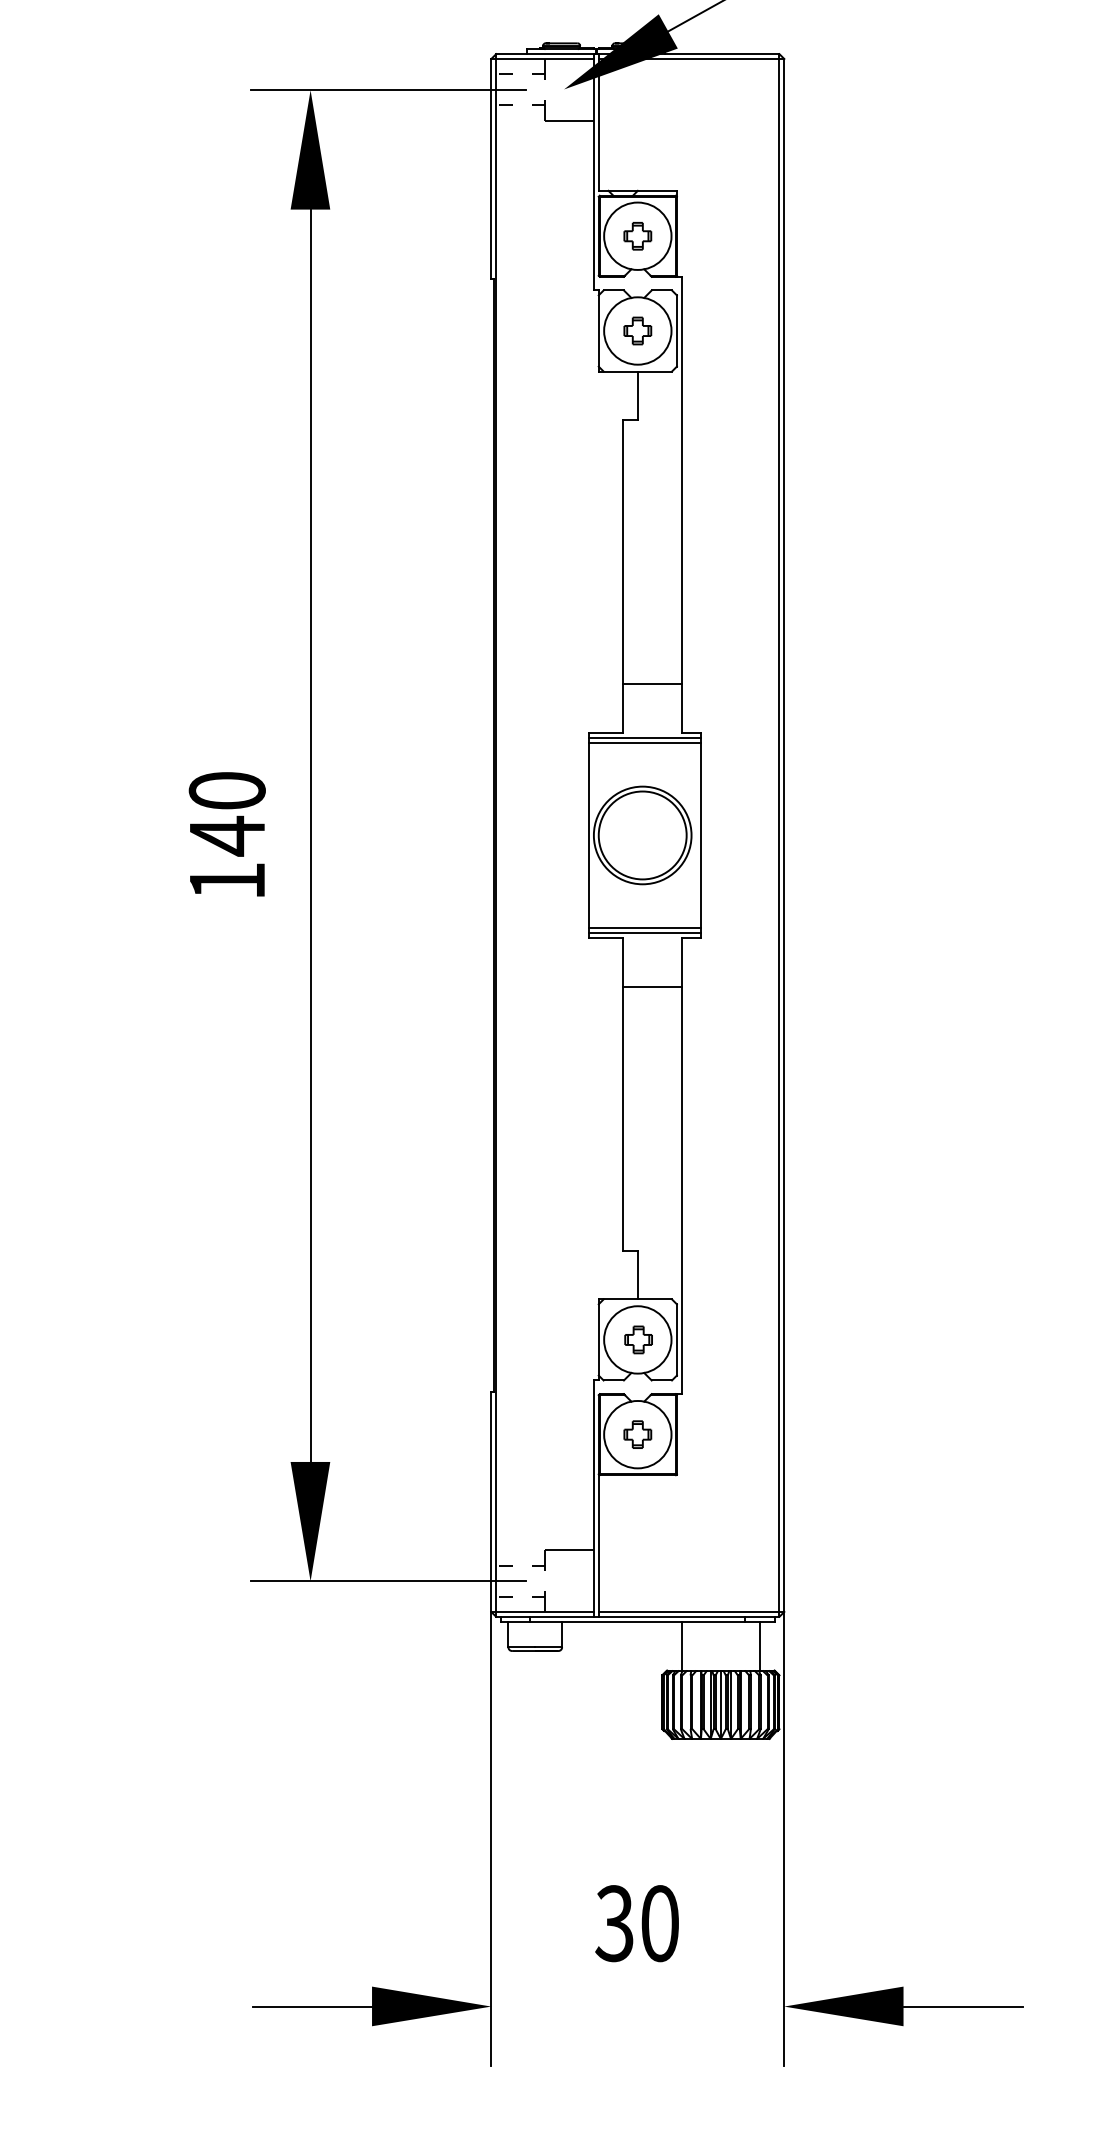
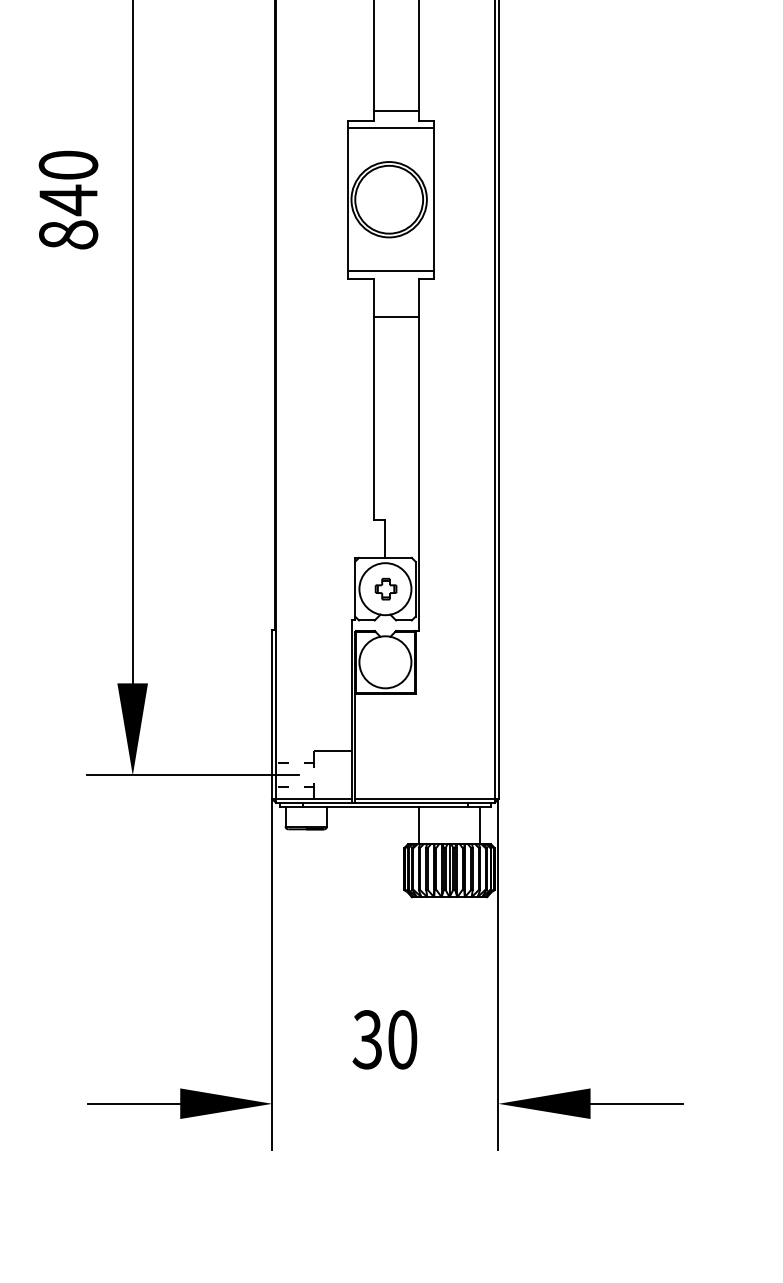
line: (652, 684) -> (396, 110), moved
line: (644, 737) -> (390, 124), removed
text: (227, 880) -> (68, 234), 140 -> 840
line: (644, 933) -> (390, 275), removed
part: (637, 1434) -> (385, 662), removed

